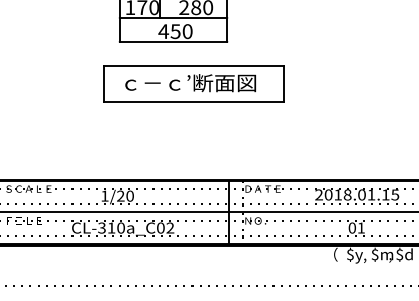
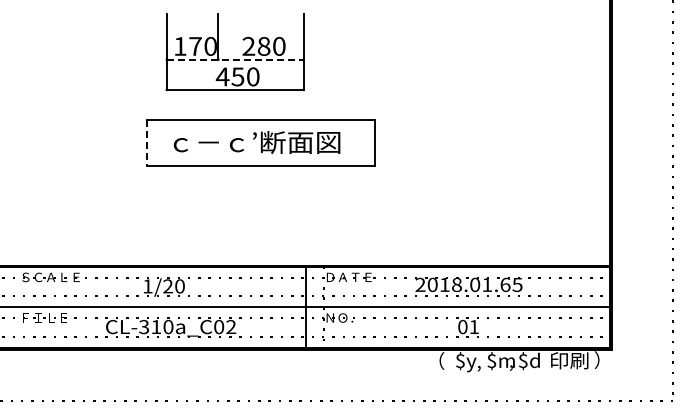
line: (173, 17) -> (235, 59), solid -> dashed
line: (103, 83) -> (146, 143), solid -> dashed
text: (385, 194) -> (505, 284), 2018.01.15 -> 2018.01.65

